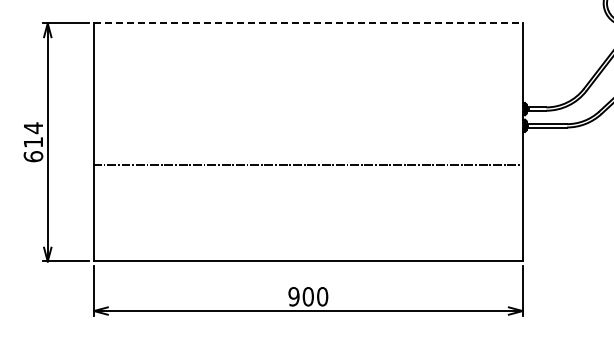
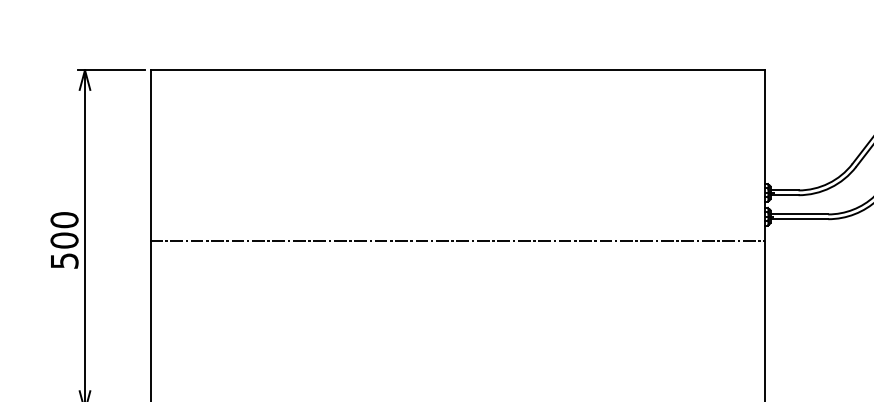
line: (308, 23) -> (458, 70), dashed -> solid
text: (33, 142) -> (64, 240), 614 -> 500
line: (307, 165) -> (456, 240), moved

